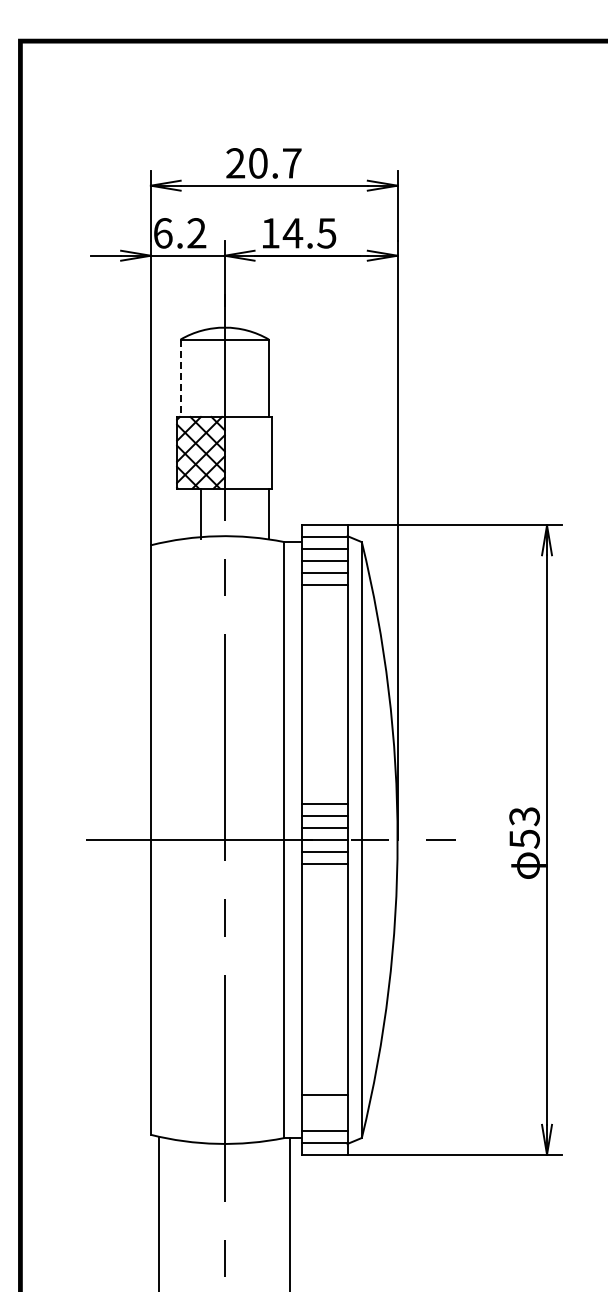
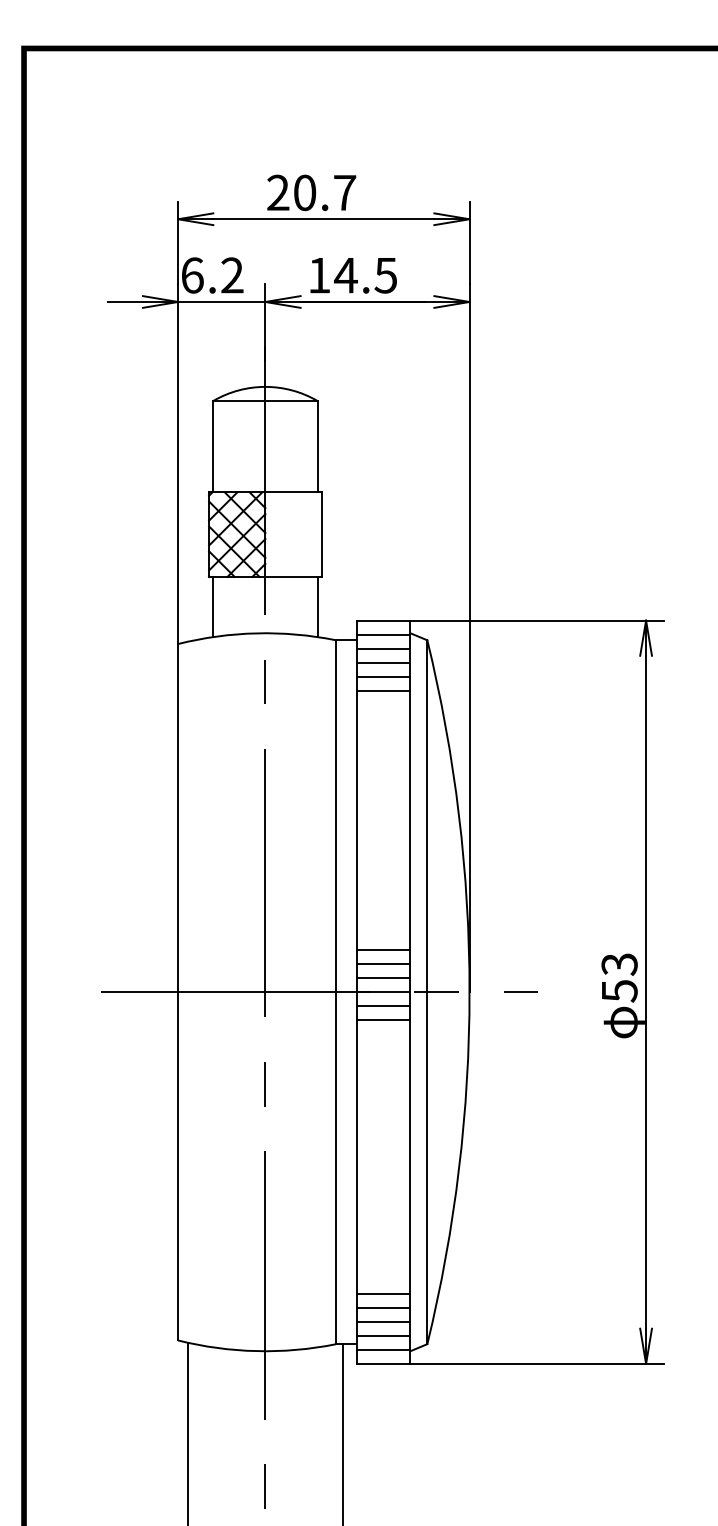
line: (180, 378) -> (213, 447), dashed -> solid
line: (200, 513) -> (213, 606), moved
line: (324, 1107) -> (383, 1308), added
line: (324, 1118) -> (383, 1321), added

